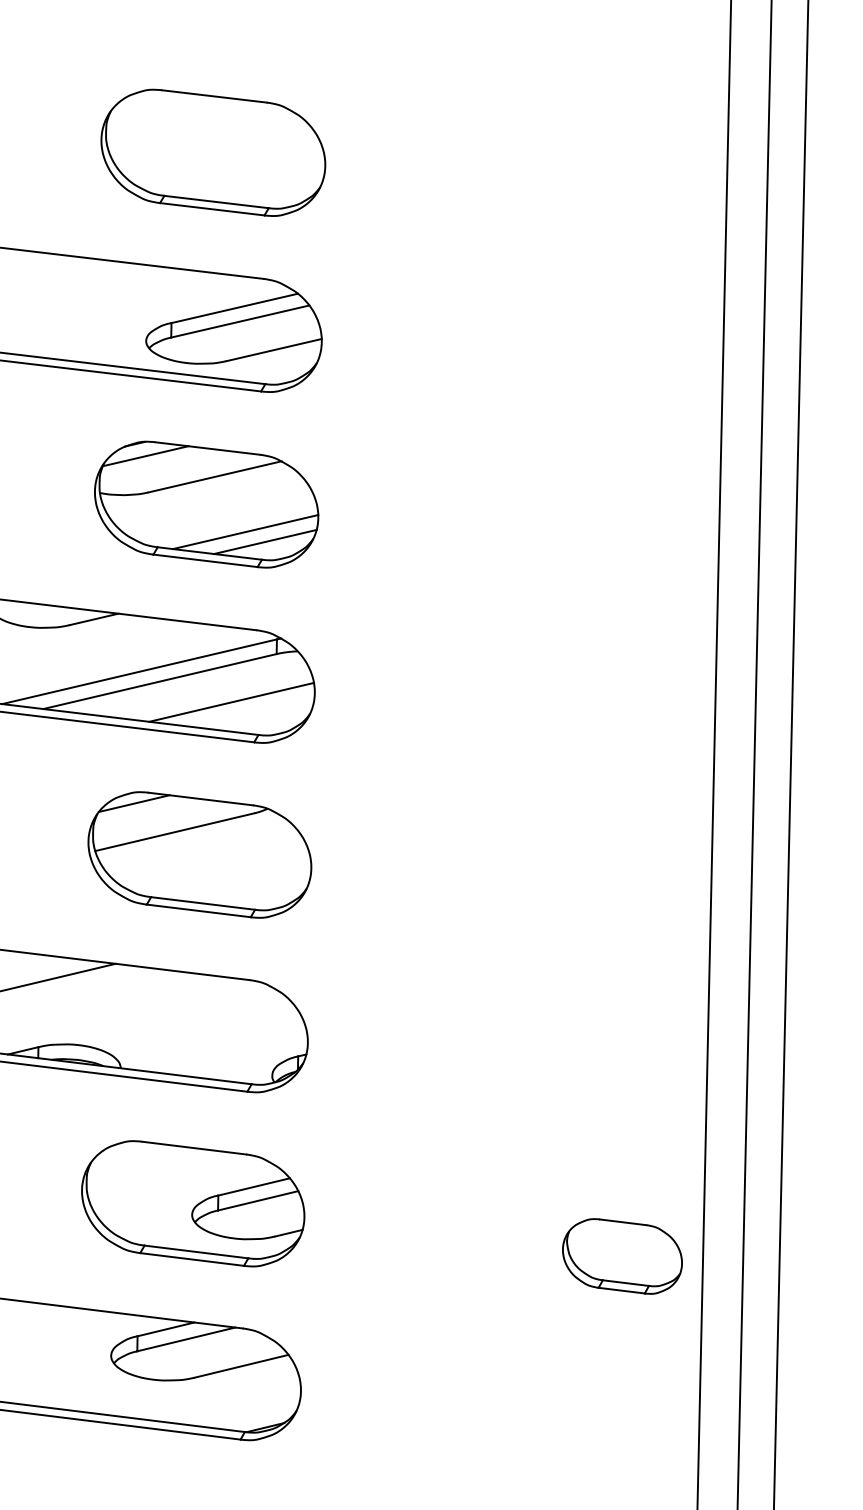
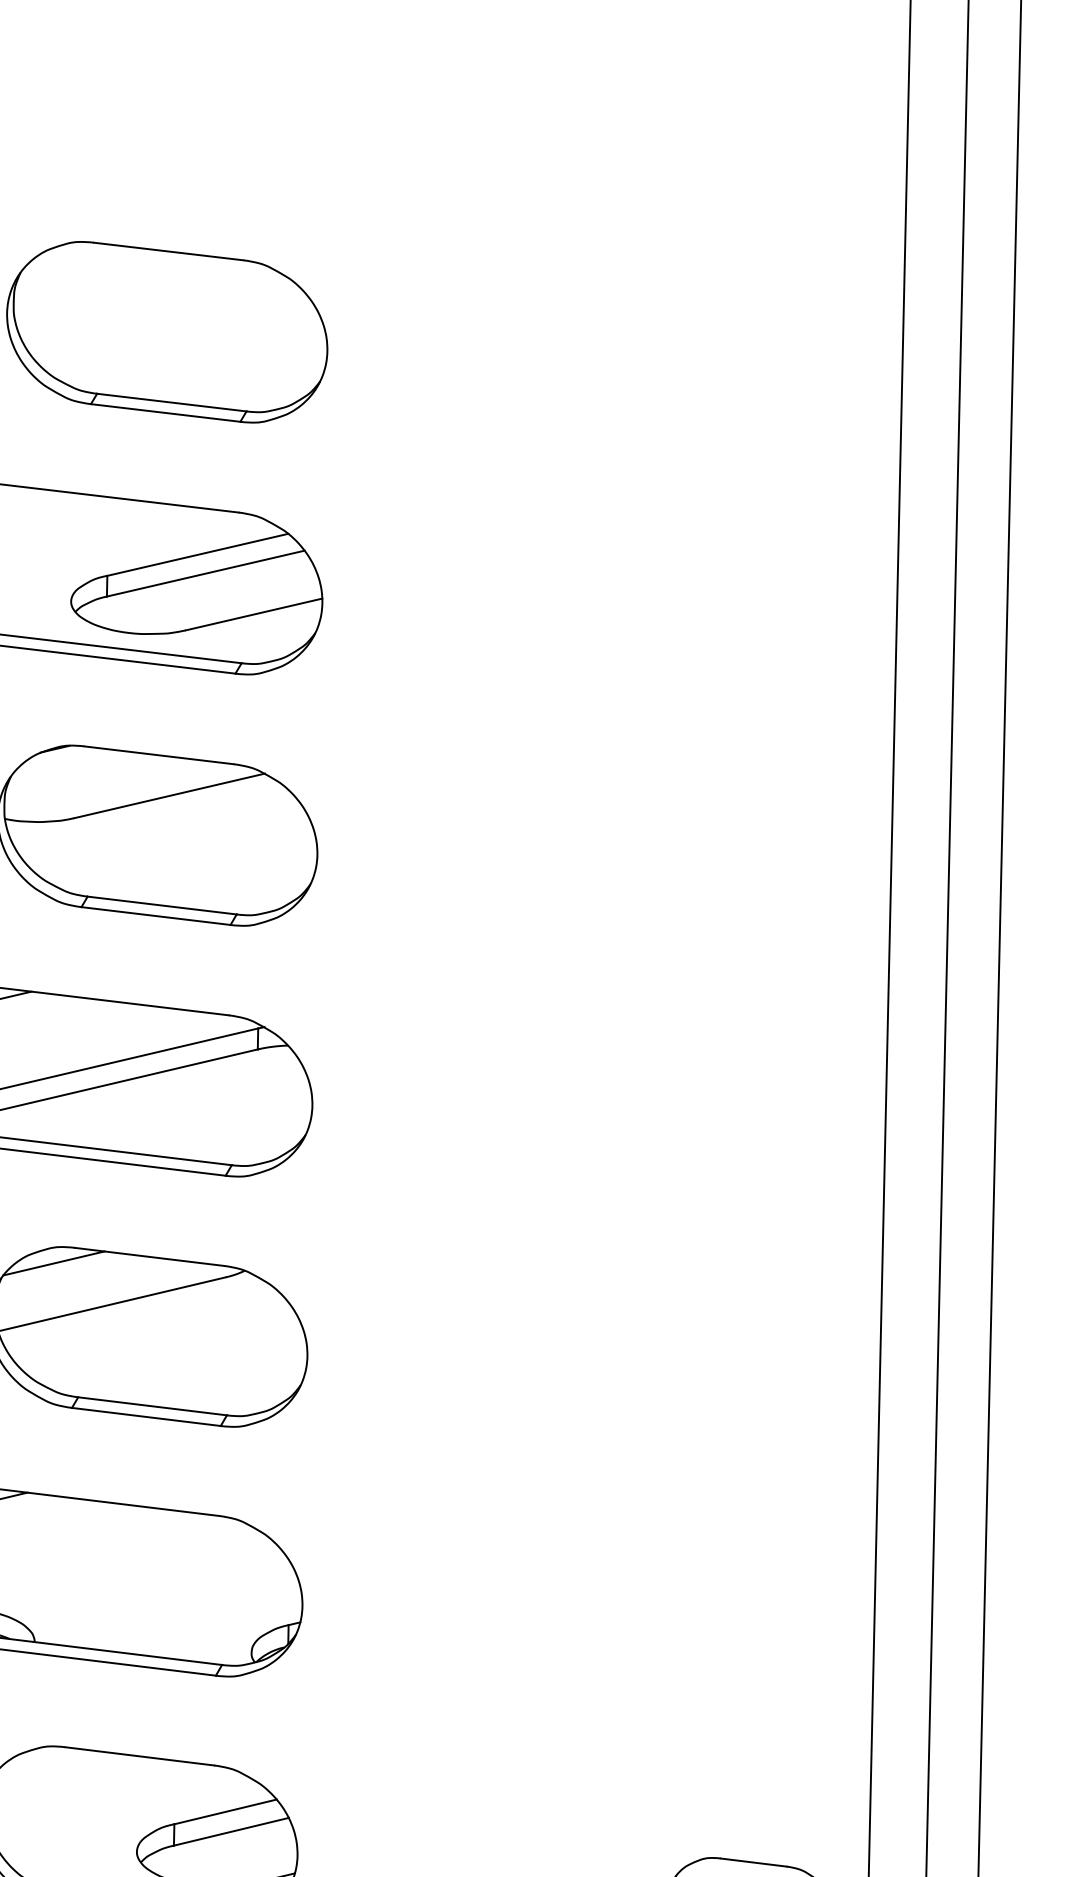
line: (145, 456) -> (70, 766), removed
line: (245, 532) -> (213, 875), removed
line: (265, 541) -> (241, 888), removed
line: (231, 701) -> (193, 1117), removed

